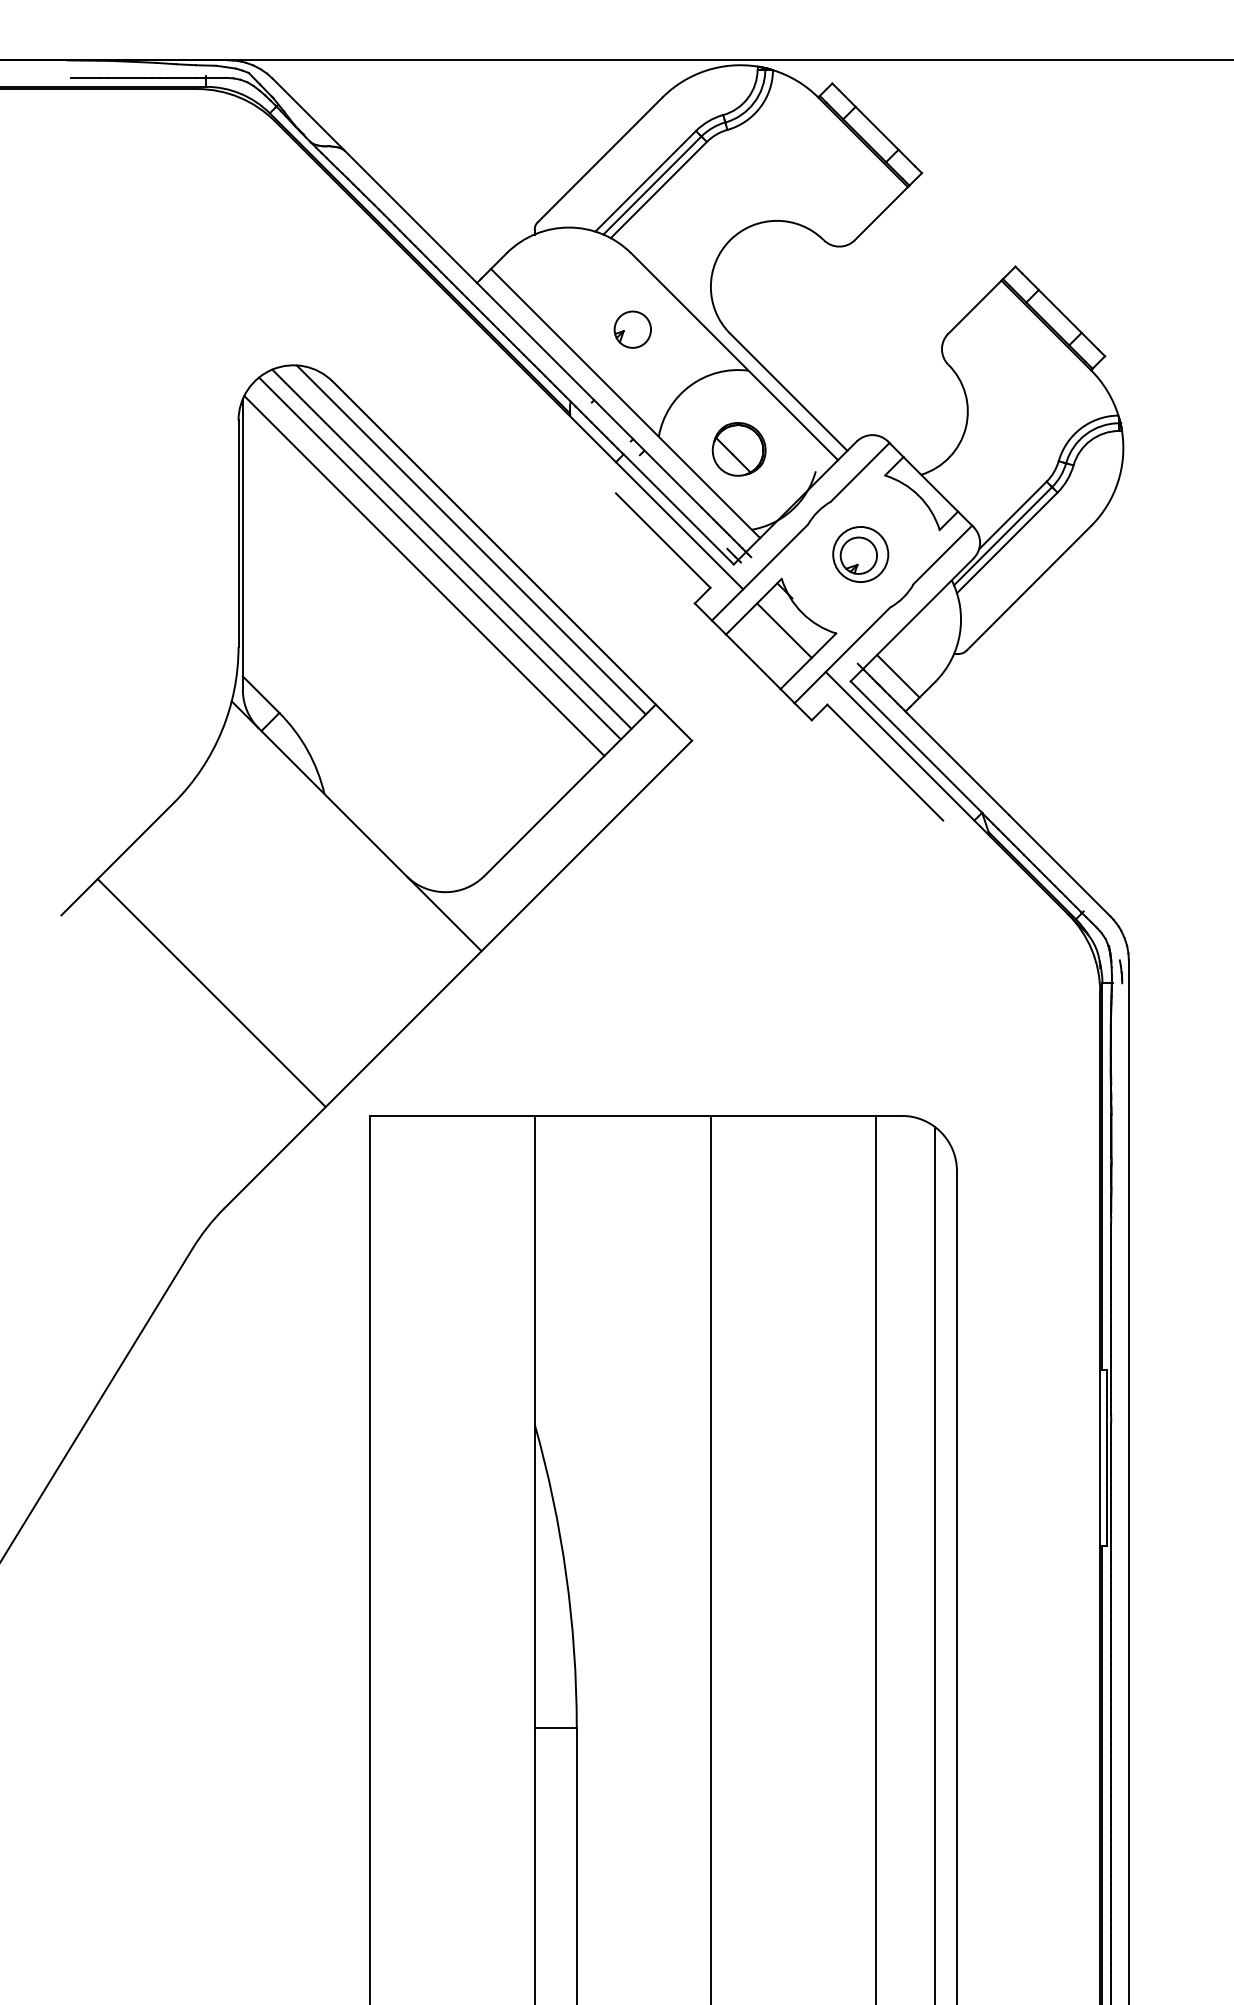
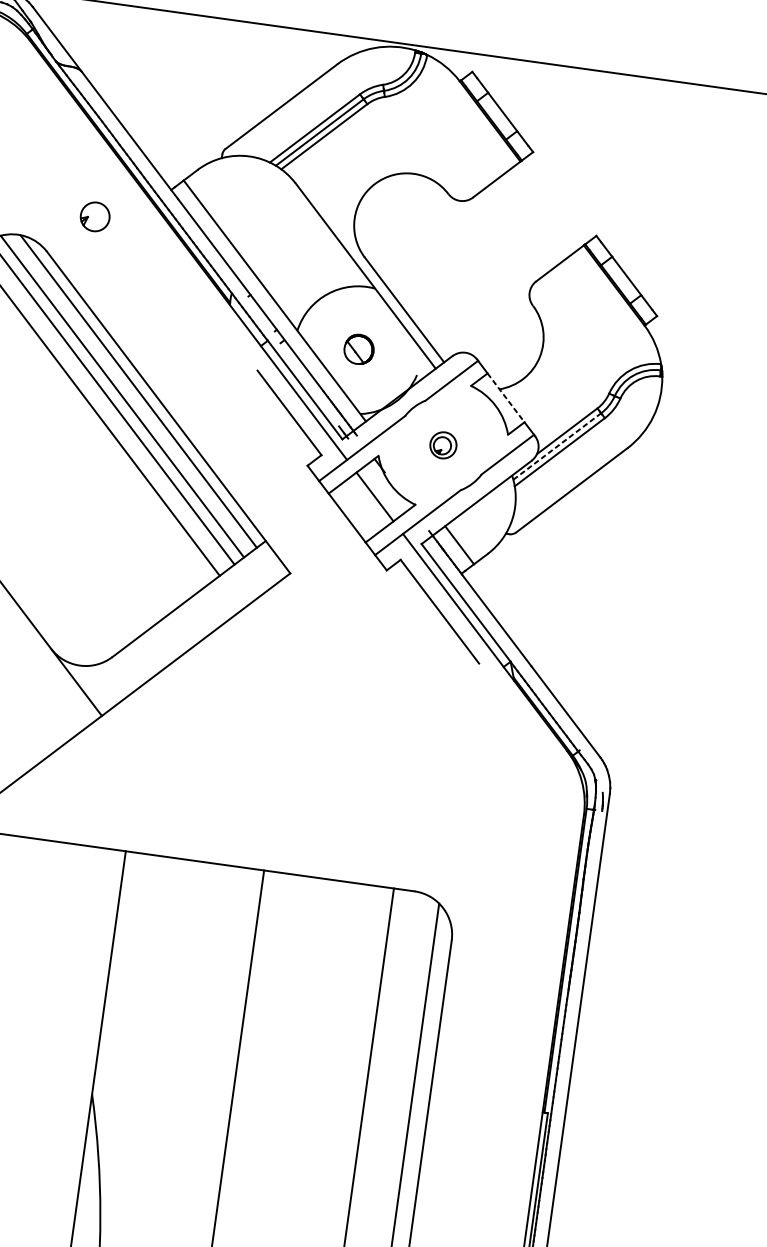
part: (632, 329) -> (94, 216), moved
part: (738, 449) -> (358, 349), size x0.7
line: (930, 484) -> (505, 397), solid -> dashed
line: (1003, 535) -> (557, 446), solid -> dashed
part: (860, 554) -> (443, 445), size x0.6

